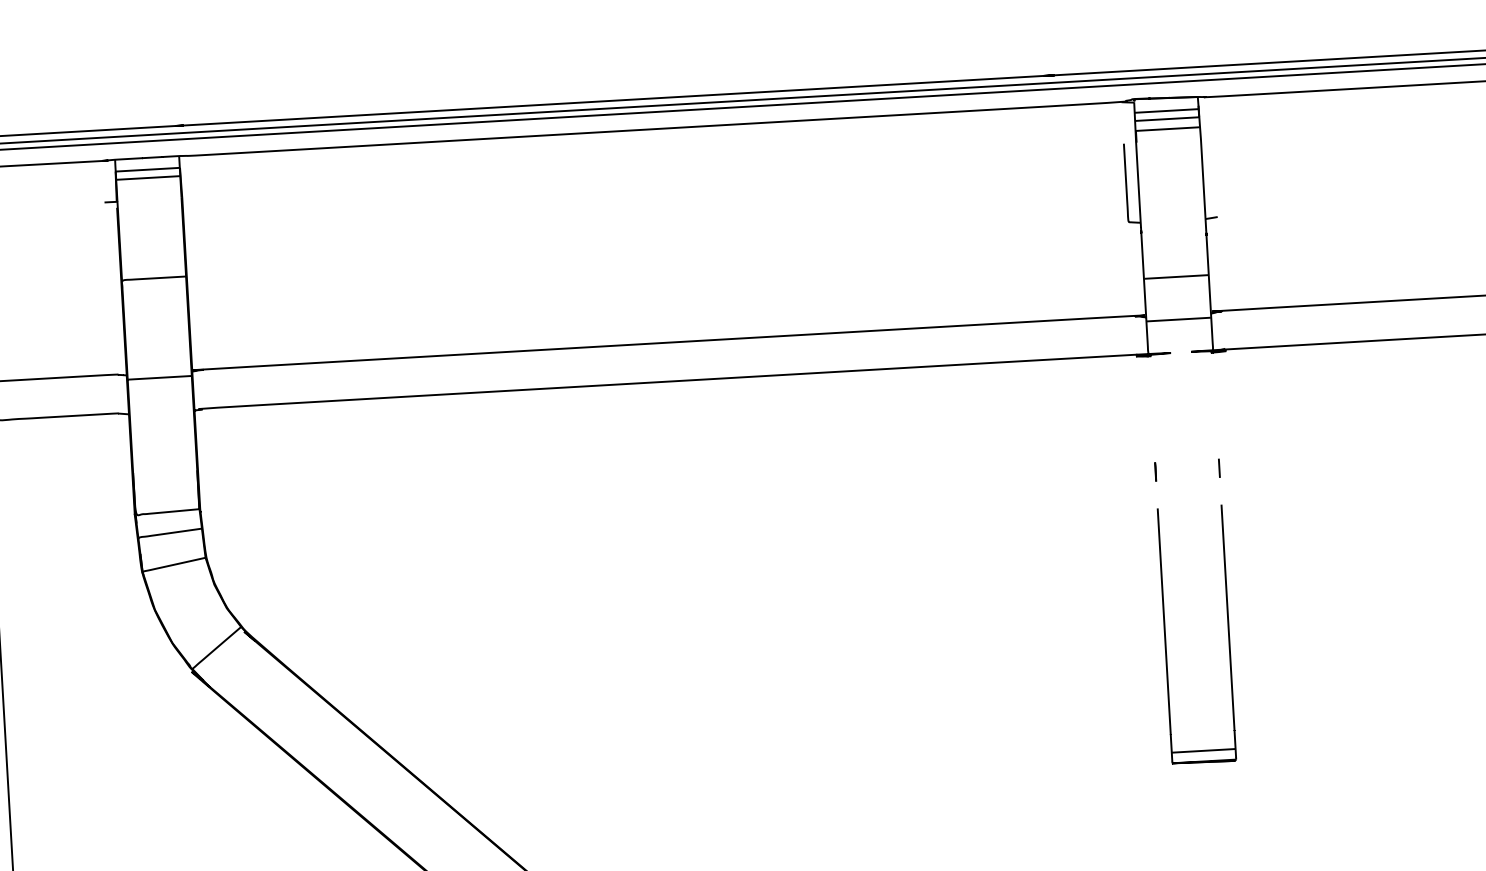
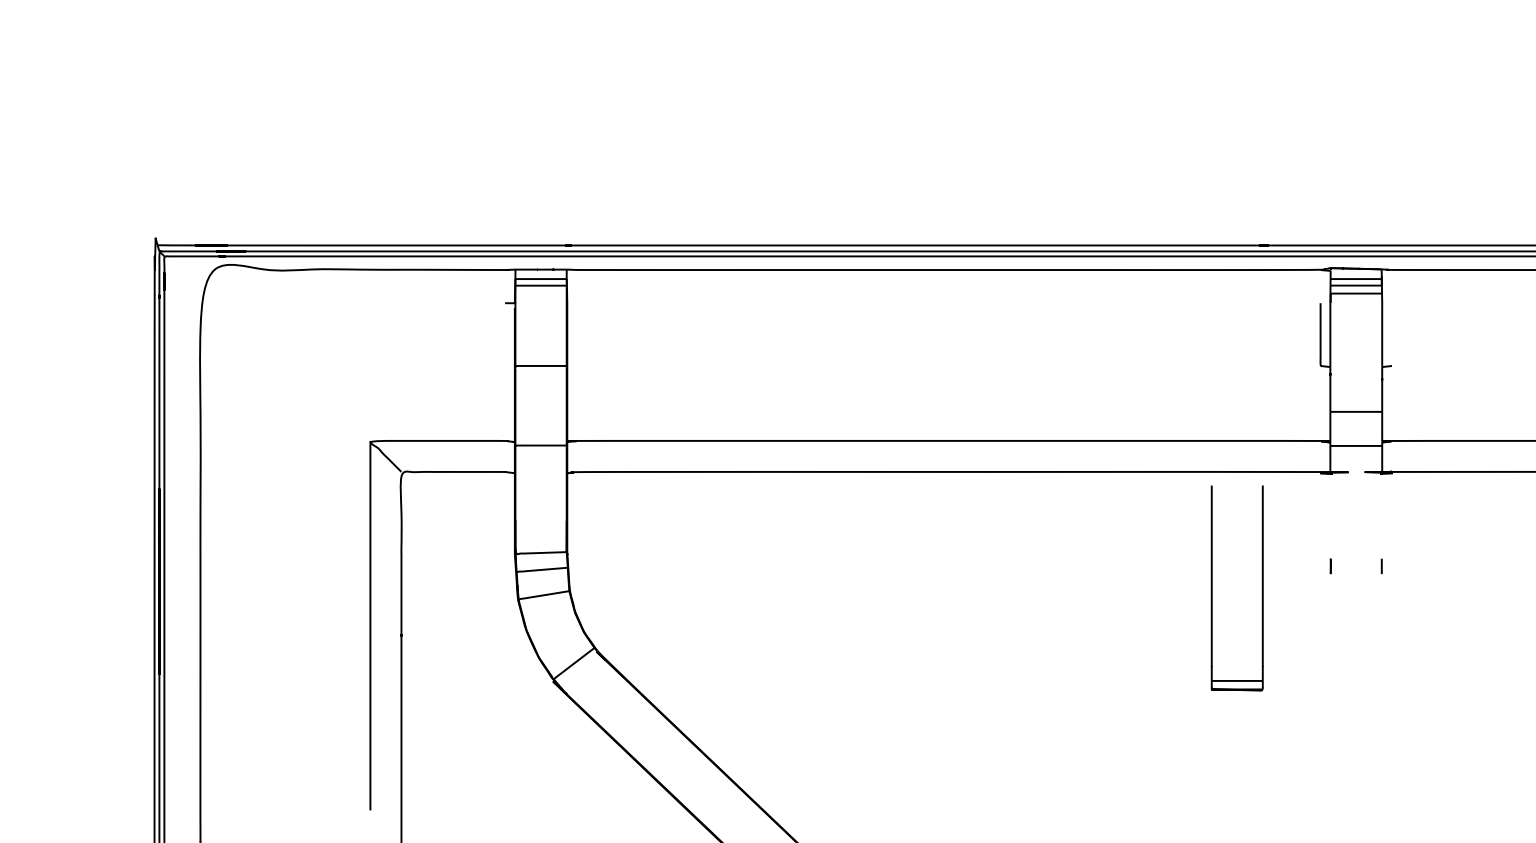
part: (1166, 637) -> (1212, 588), moved

